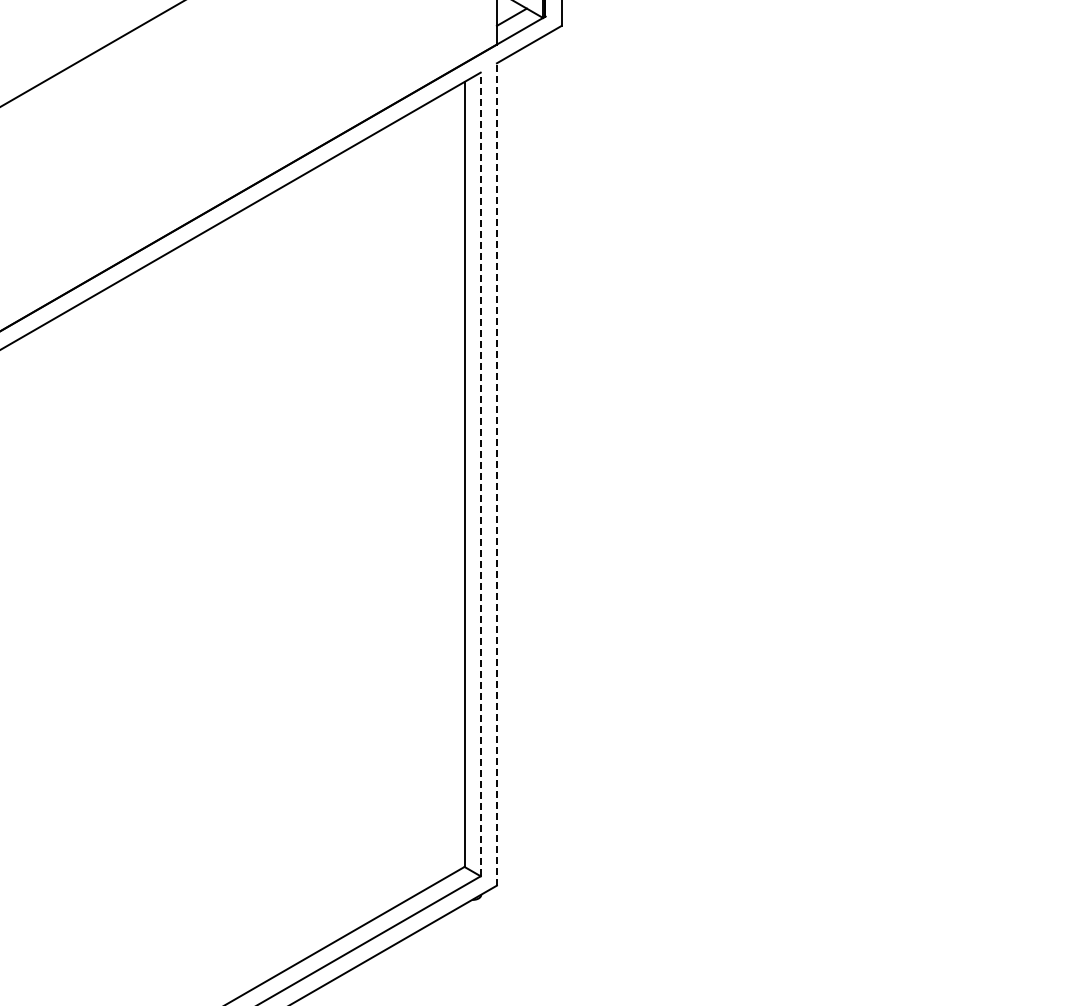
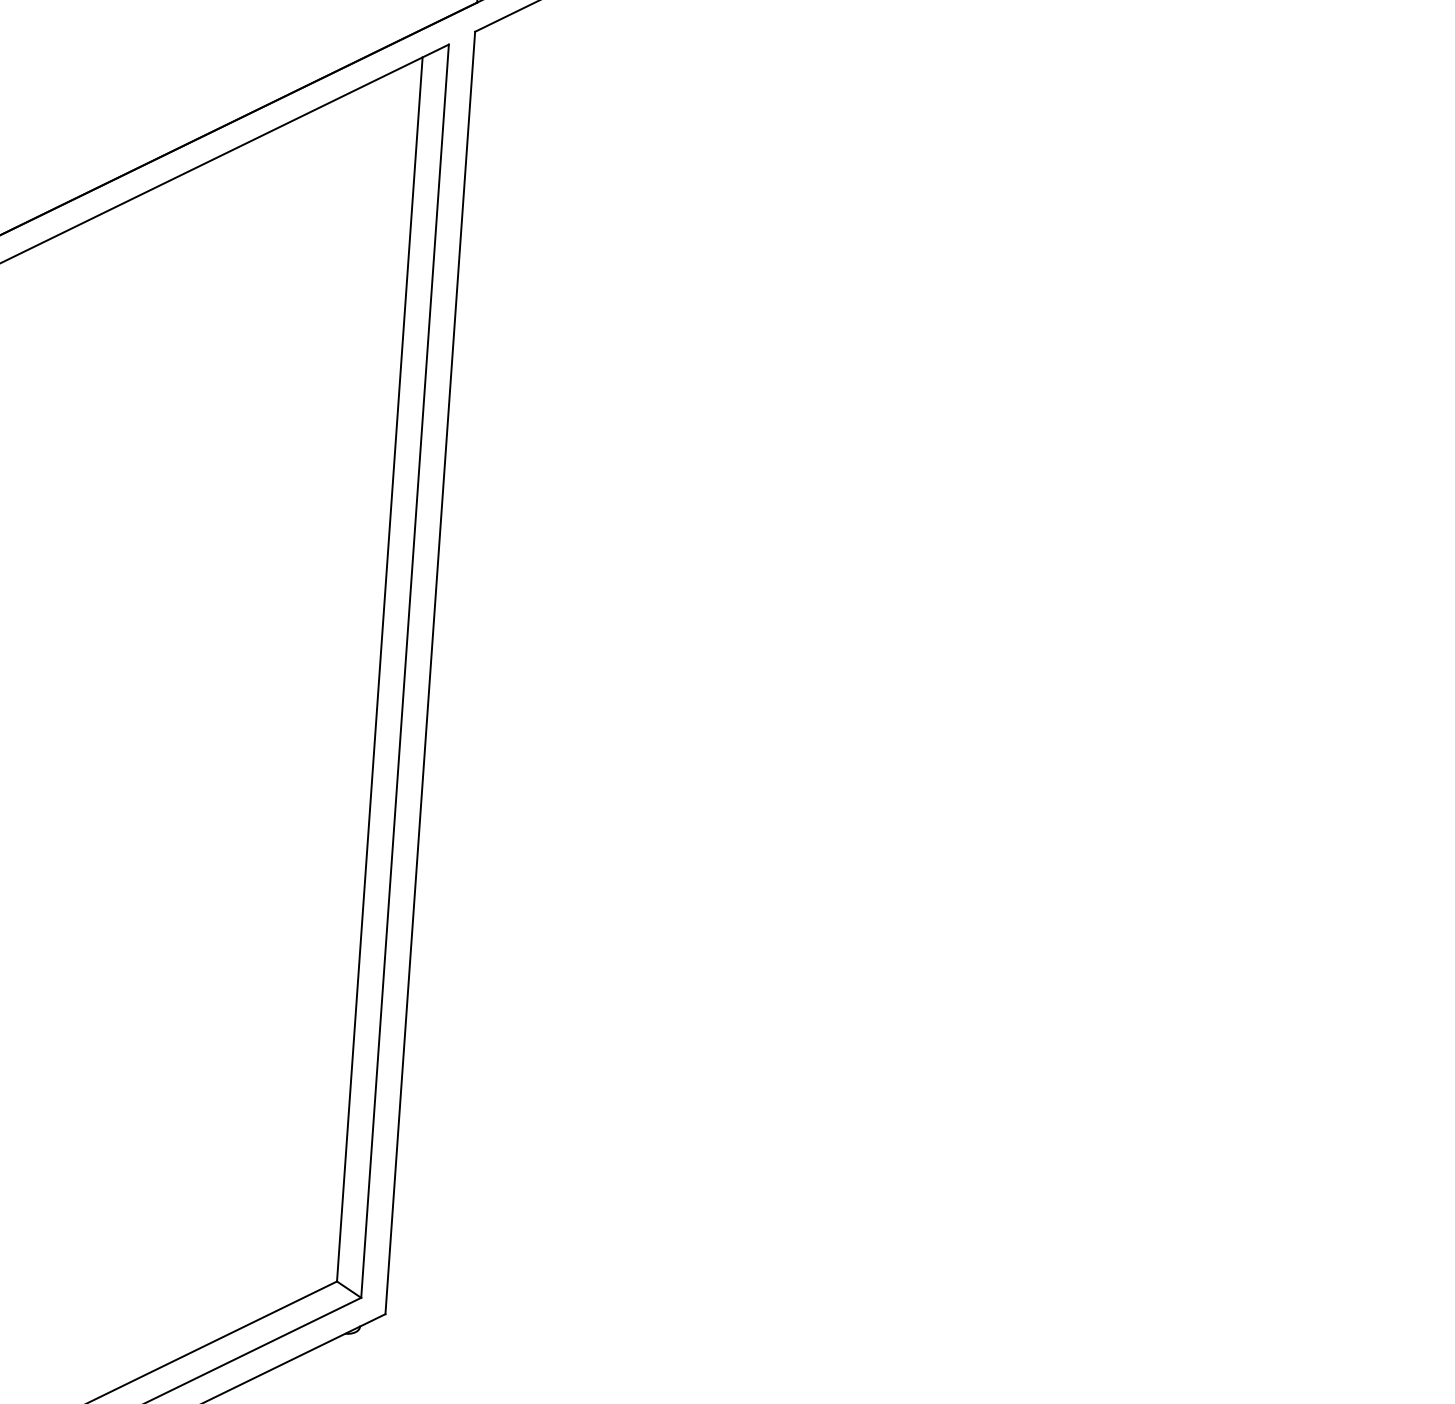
line: (496, 473) -> (429, 671), dashed -> solid
line: (480, 474) -> (404, 671), dashed -> solid

